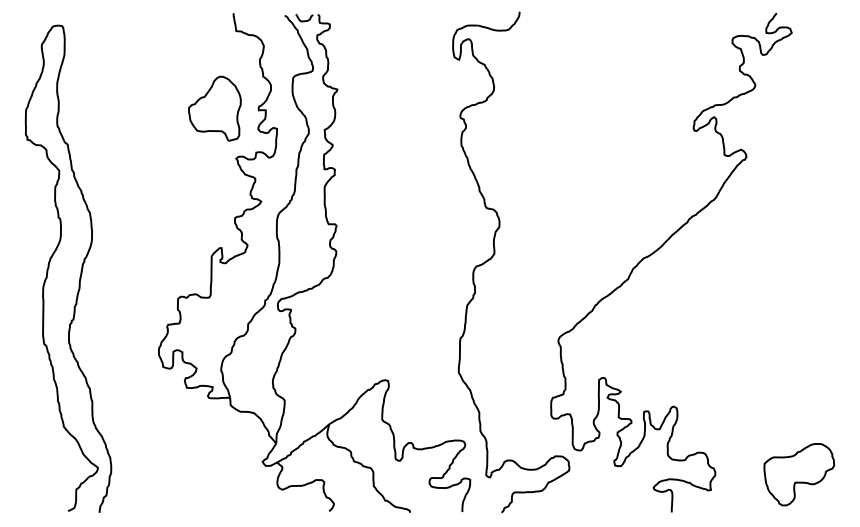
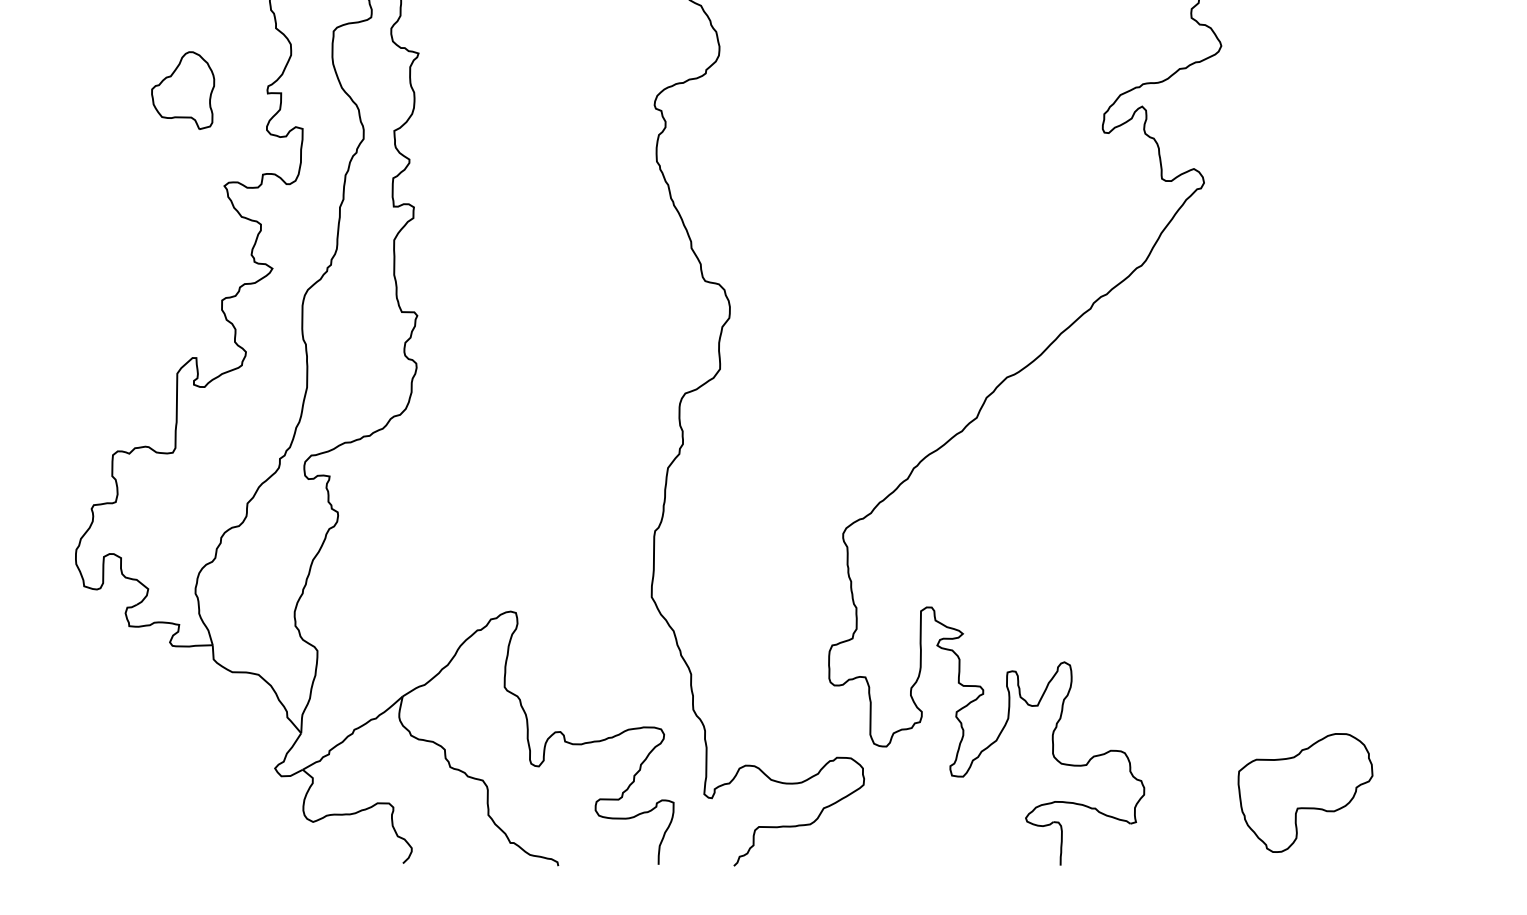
part: (214, 108) -> (182, 89), size x0.62

